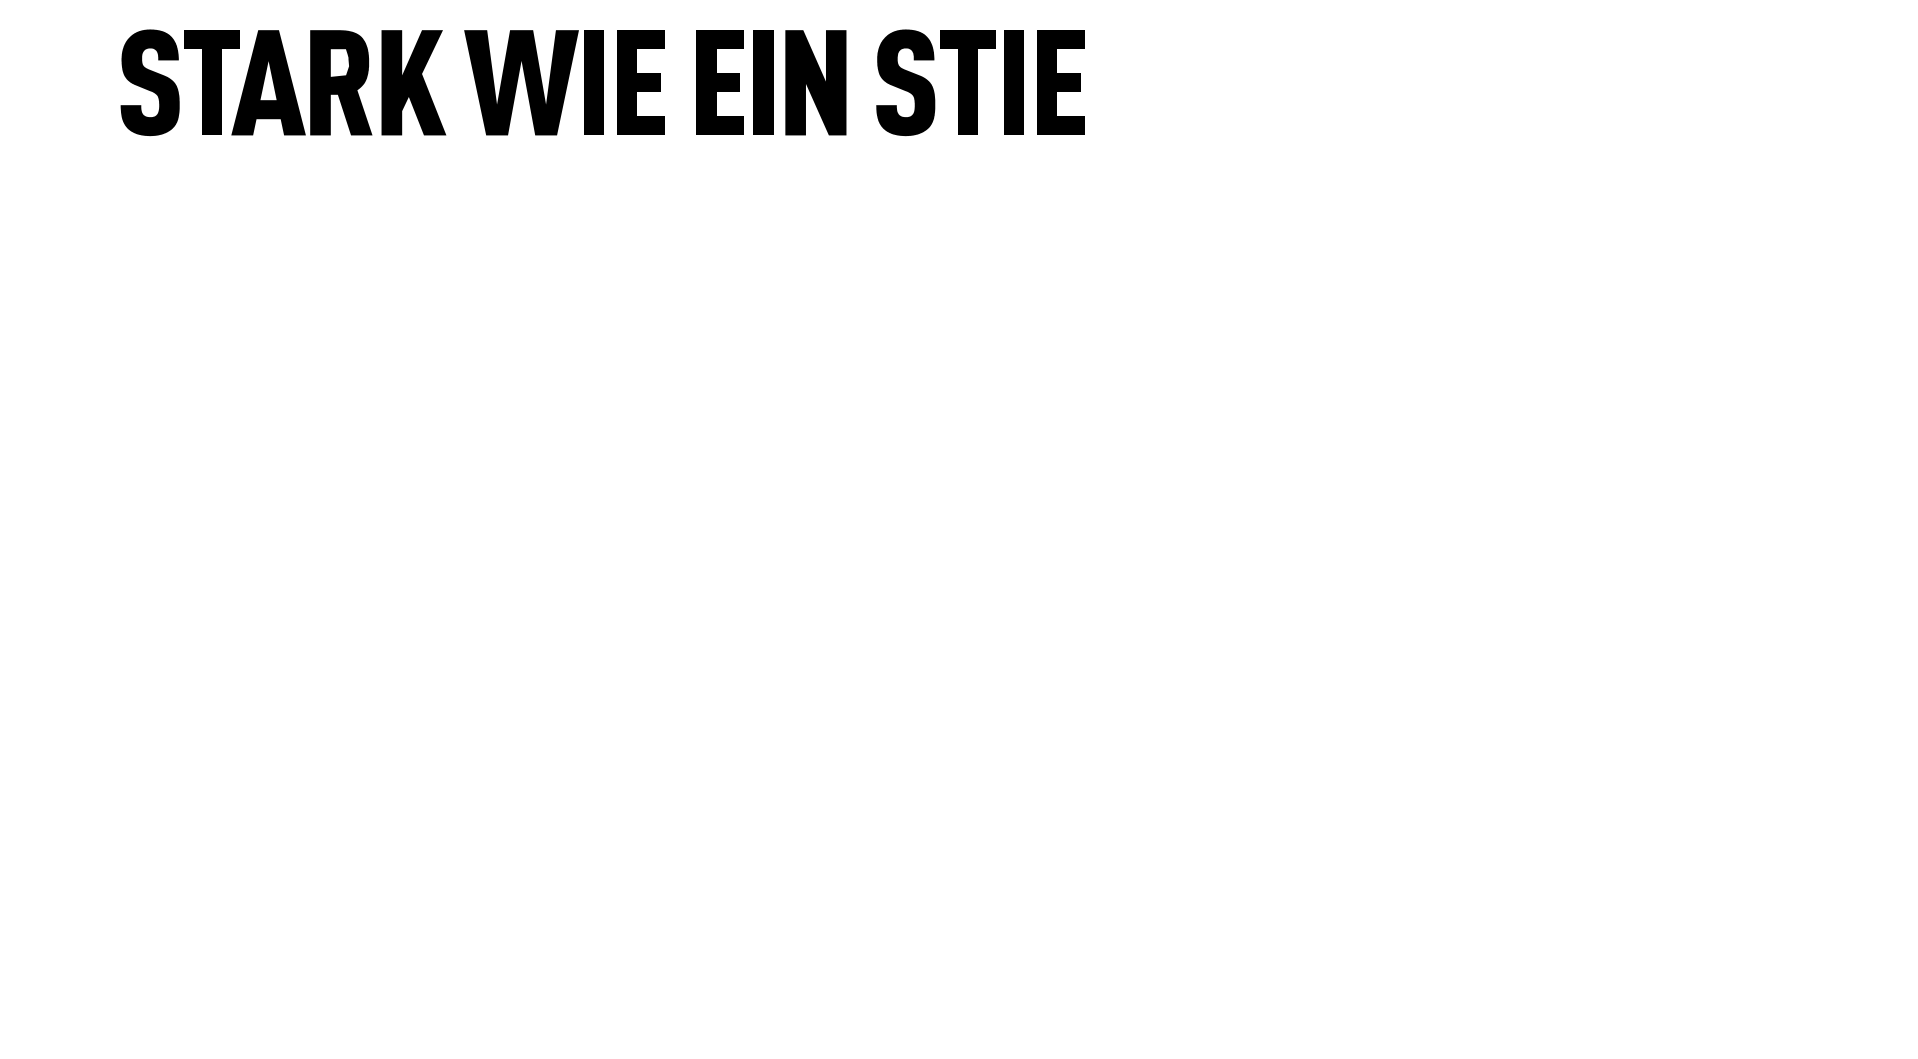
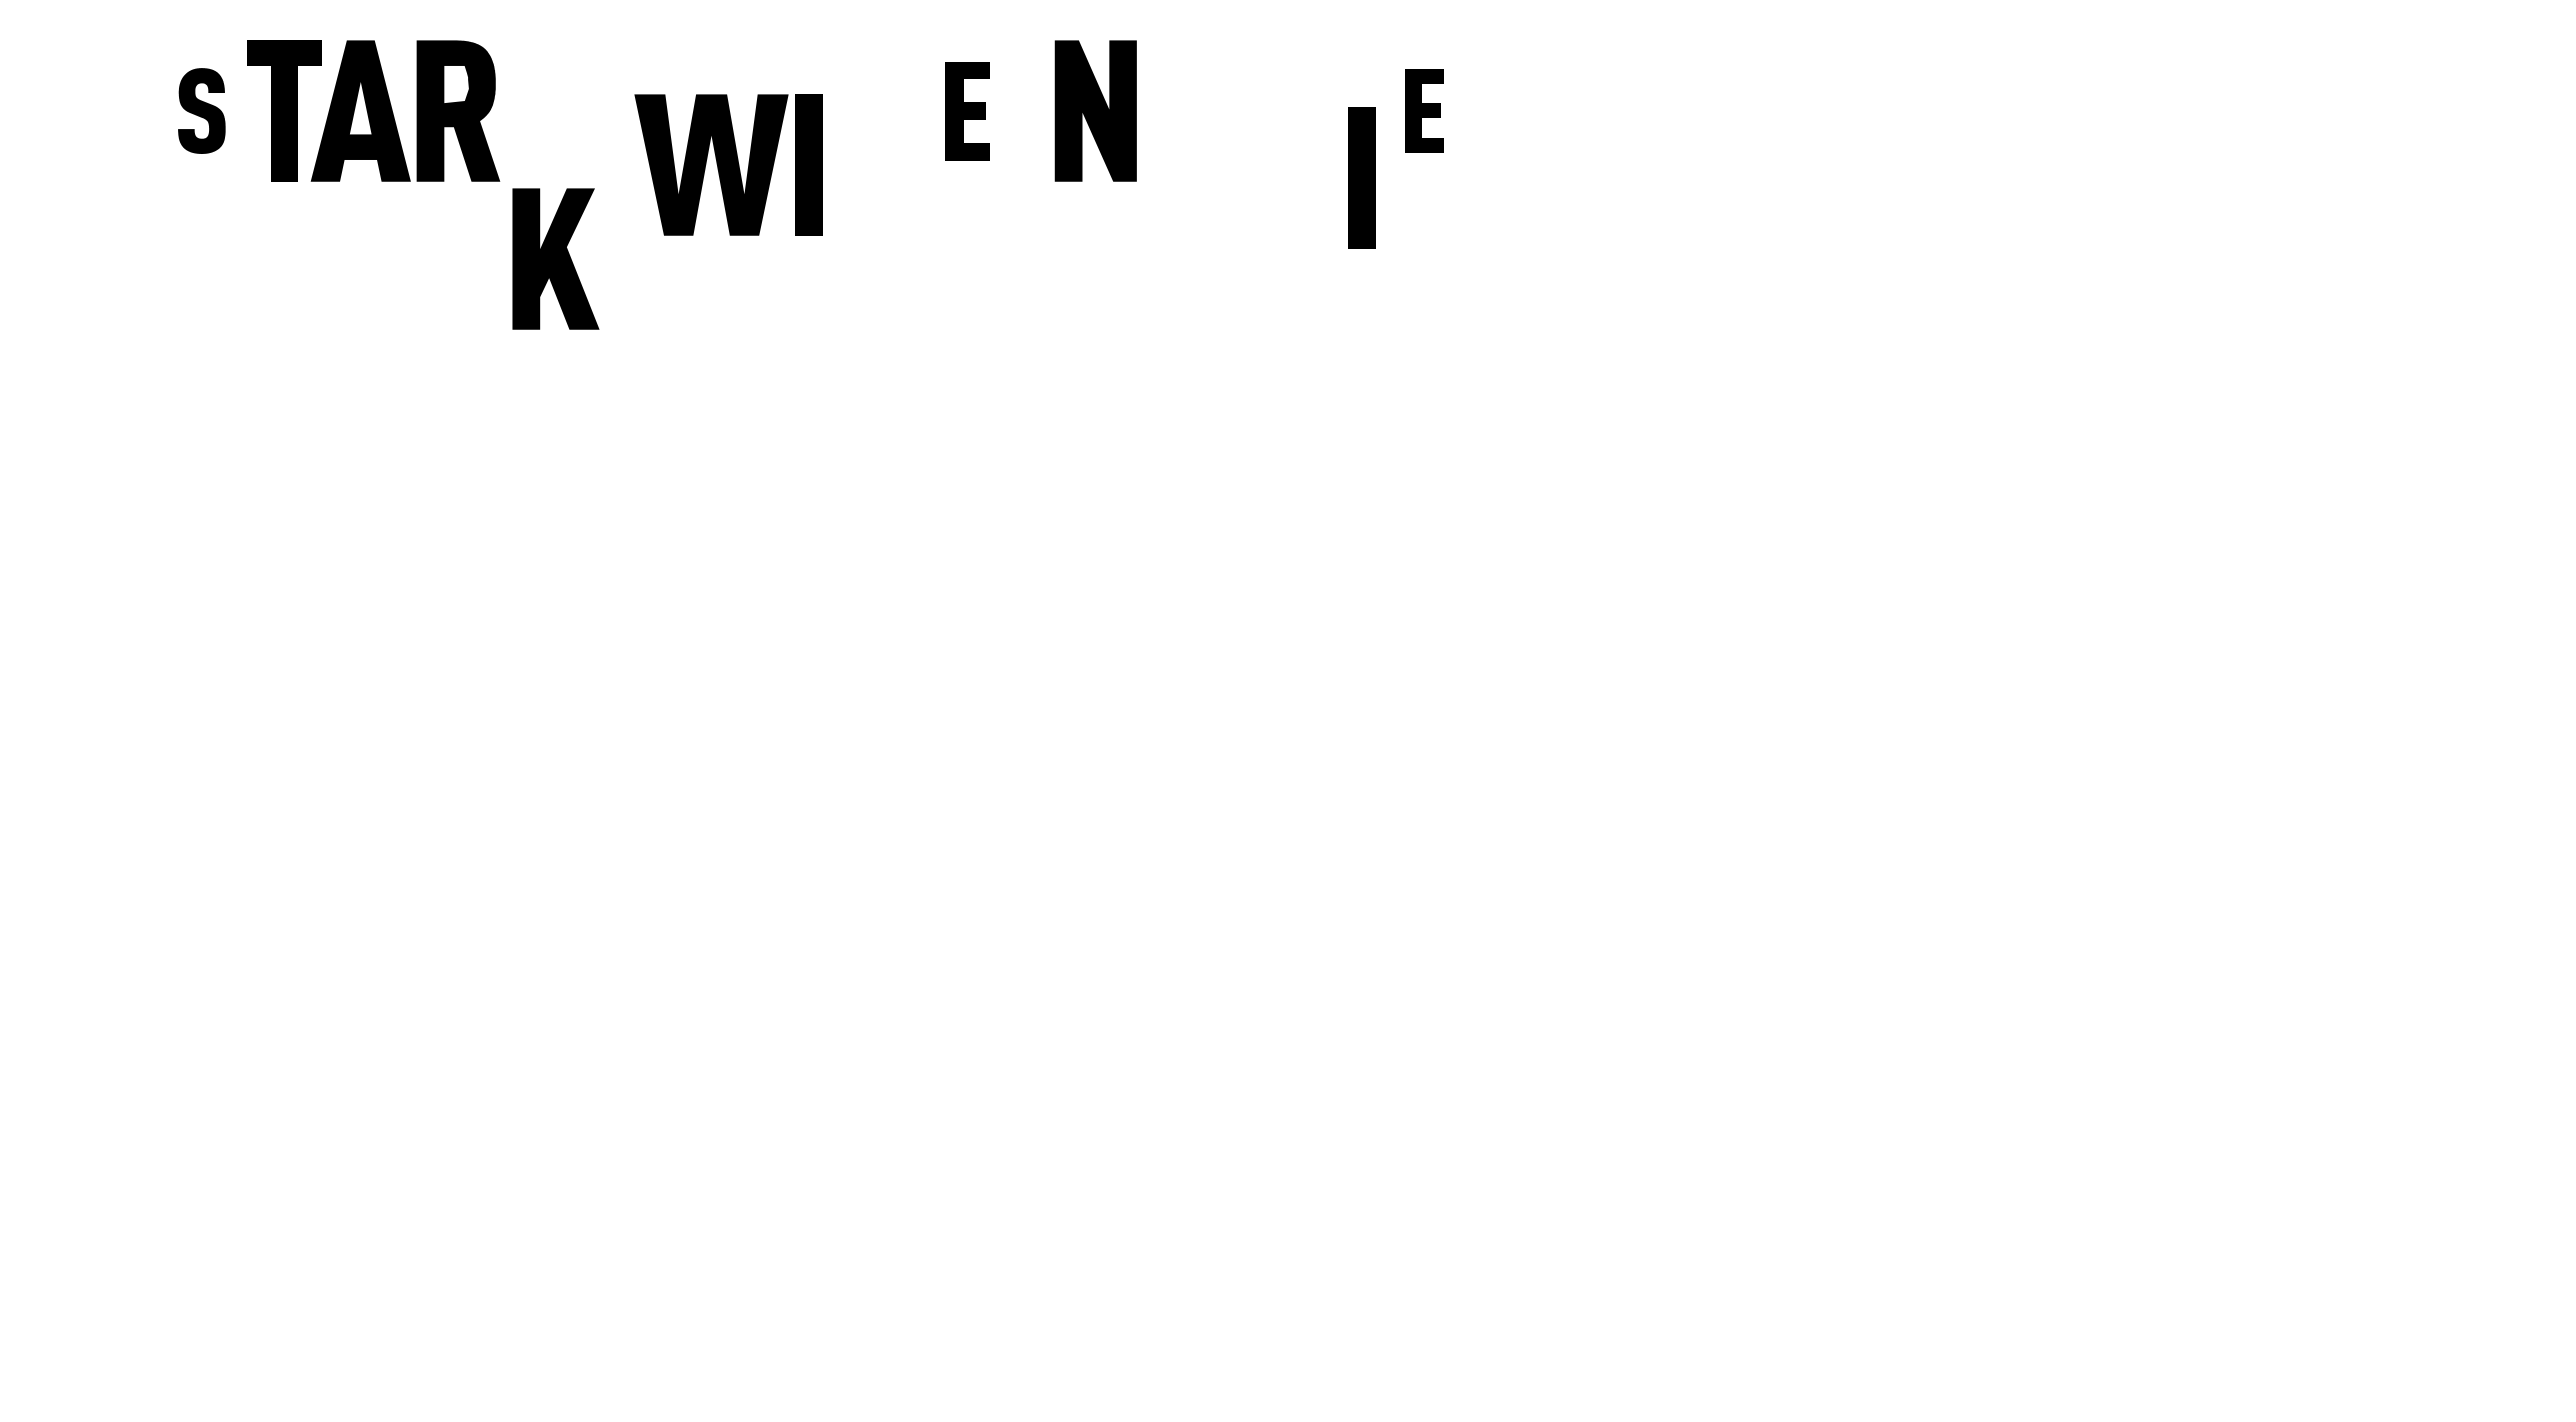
part: (149, 82) -> (201, 110), size x0.6
part: (413, 82) -> (555, 258), moved
part: (534, 82) -> (728, 164), moved
fill: (640, 82) -> (860, 110), removed
part: (720, 82) -> (967, 110), size x0.7
fill: (762, 82) -> (1024, 110), removed
fill: (905, 82) -> (1216, 110), removed
fill: (967, 82) -> (1299, 110), removed
part: (1013, 82) -> (1361, 177), moved
part: (1060, 82) -> (1424, 110), size x0.6

